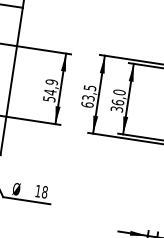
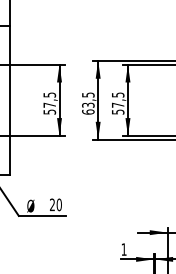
text: (50, 87) -> (49, 100), 54,9 -> 57,5
text: (117, 100) -> (117, 103), 36,0 -> 57,5
text: (41, 191) -> (55, 204), 18 -> 20

